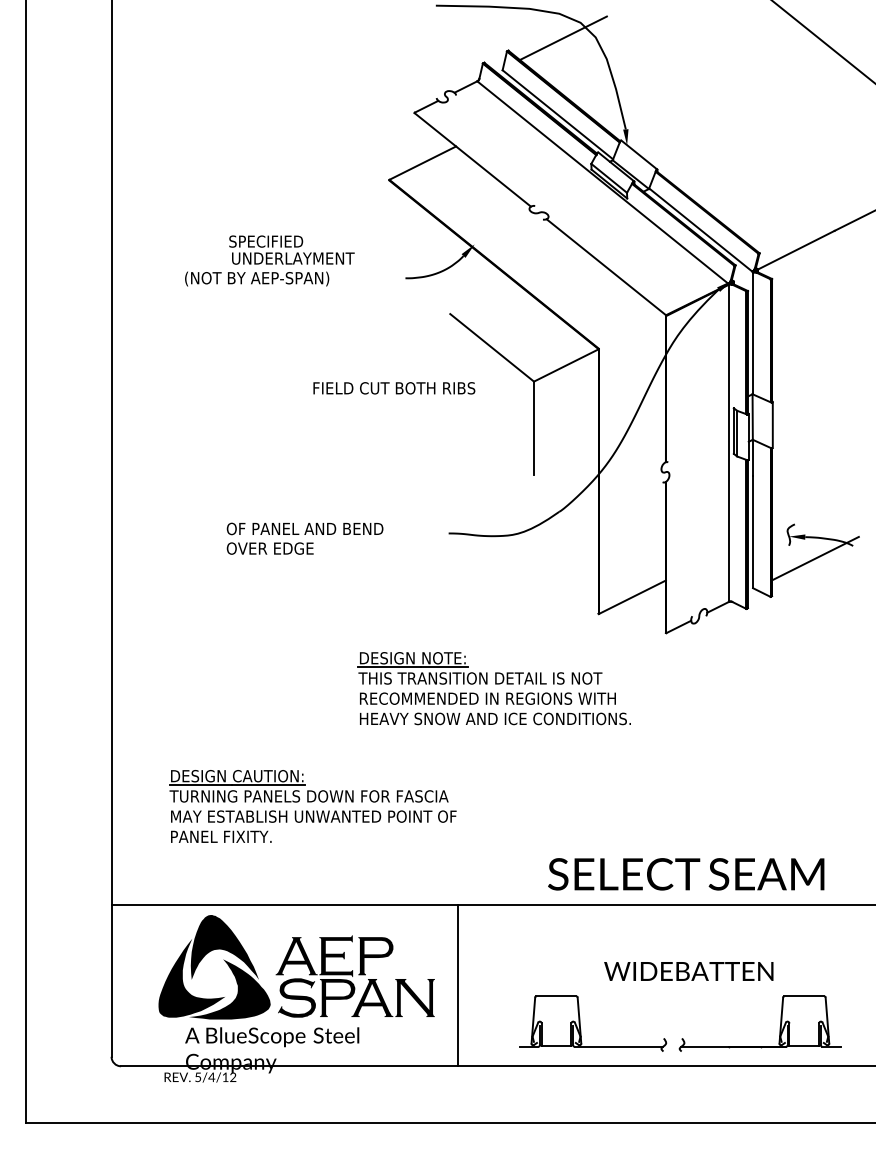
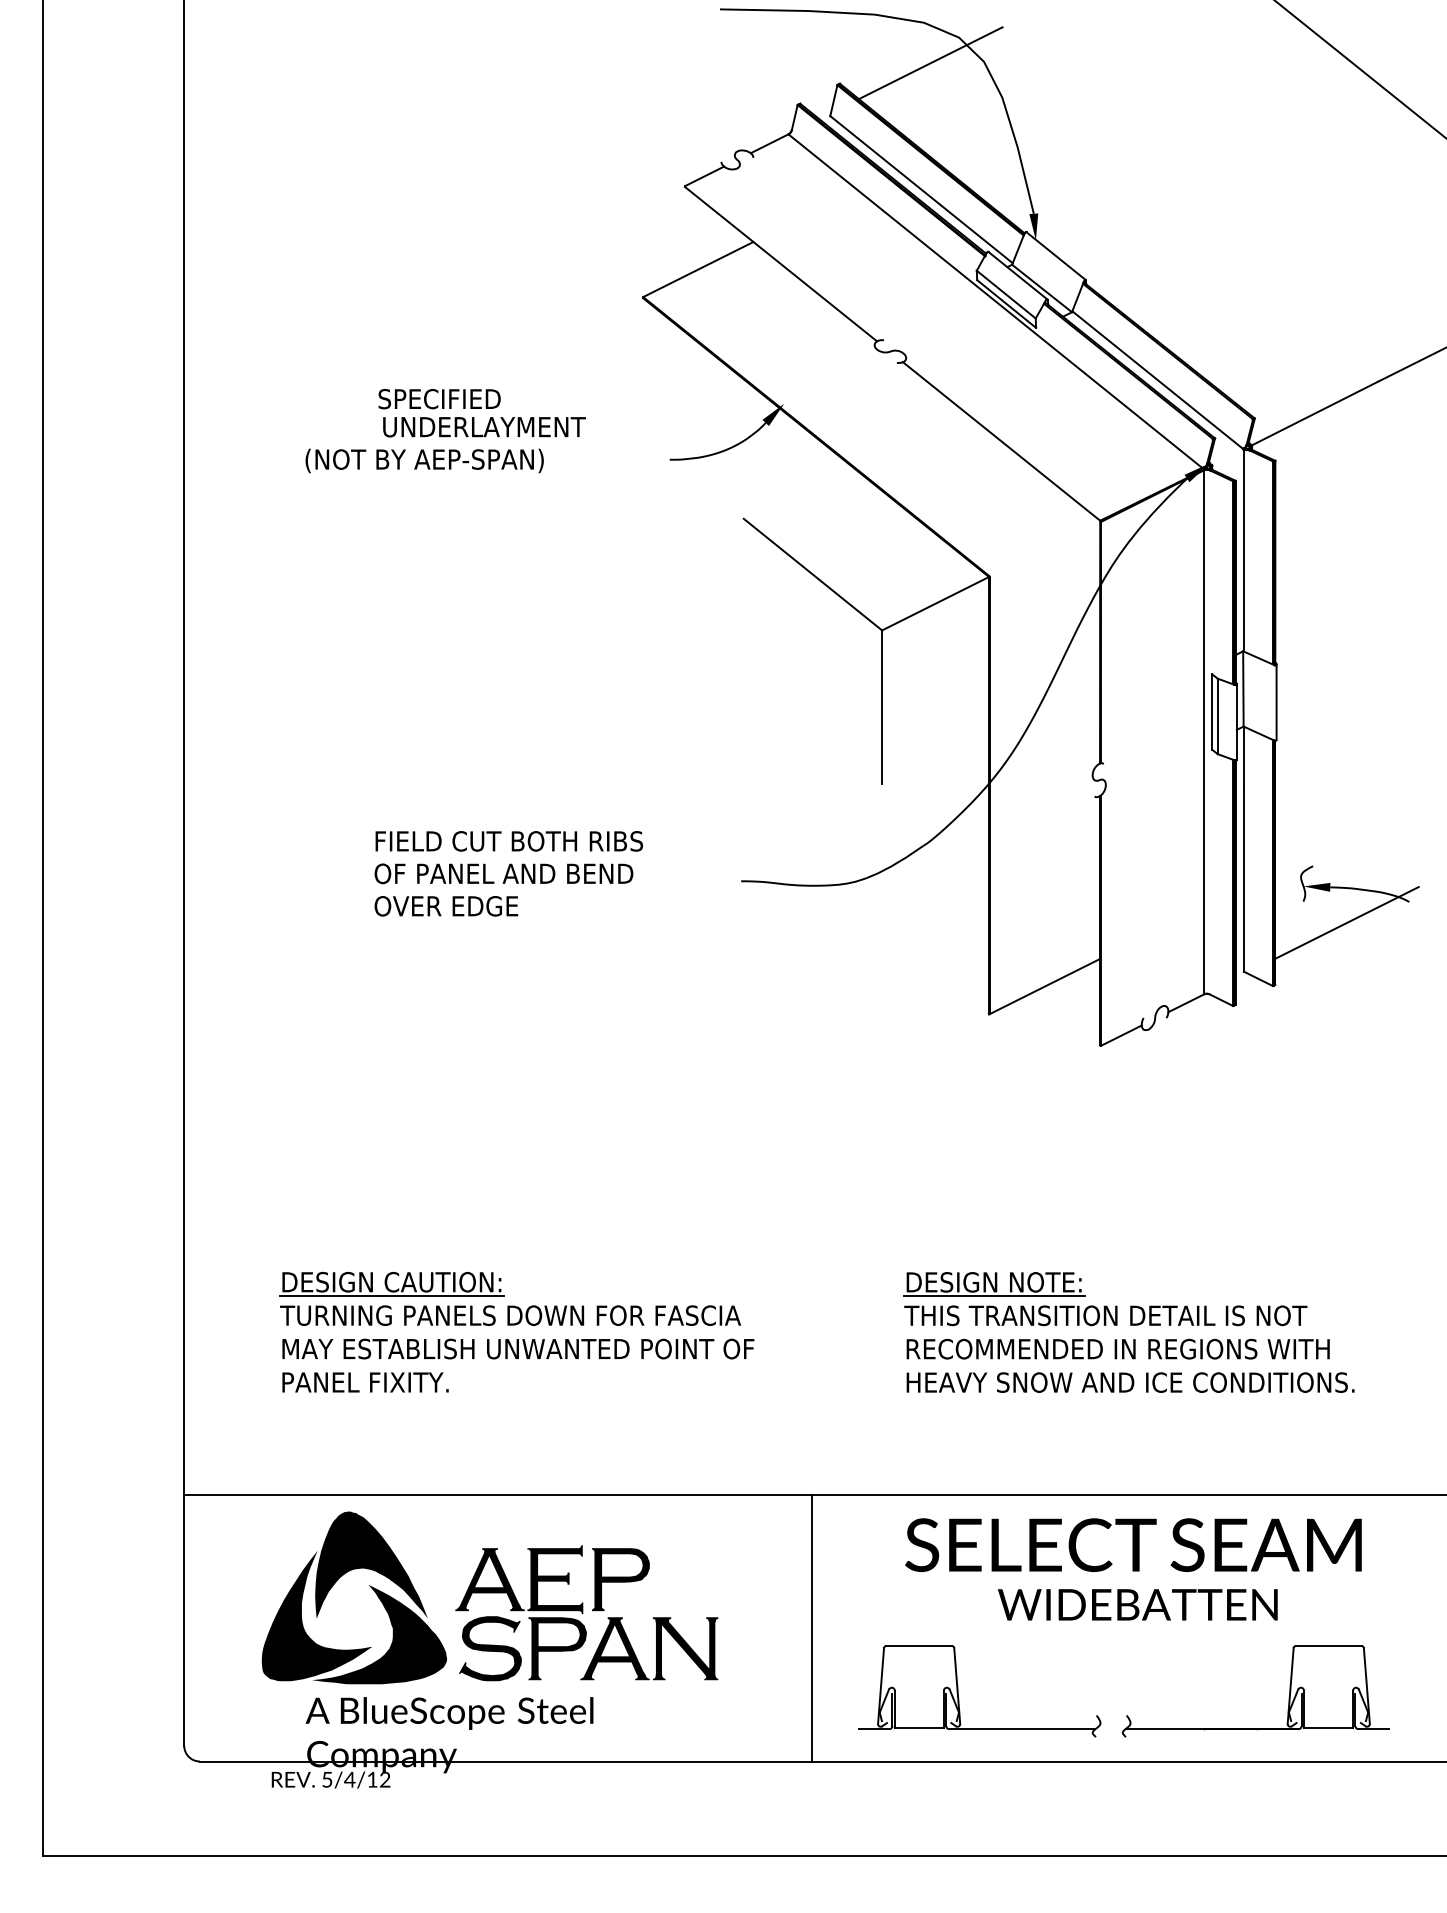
text: (394, 388) -> (509, 841), moved
part: (493, 688) -> (1127, 1332), moved
text: (686, 874) -> (1134, 1545), moved
line: (458, 985) -> (811, 1628), moved

